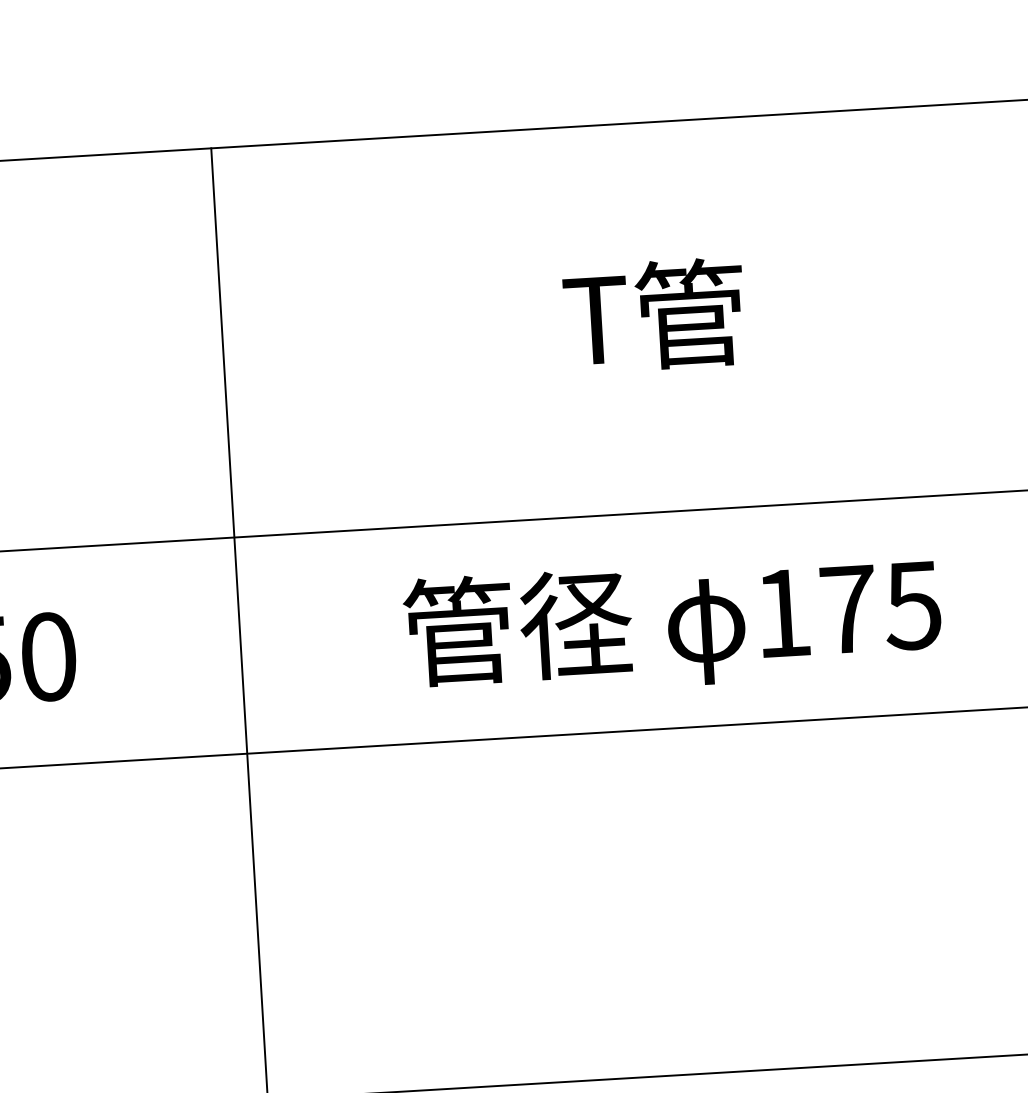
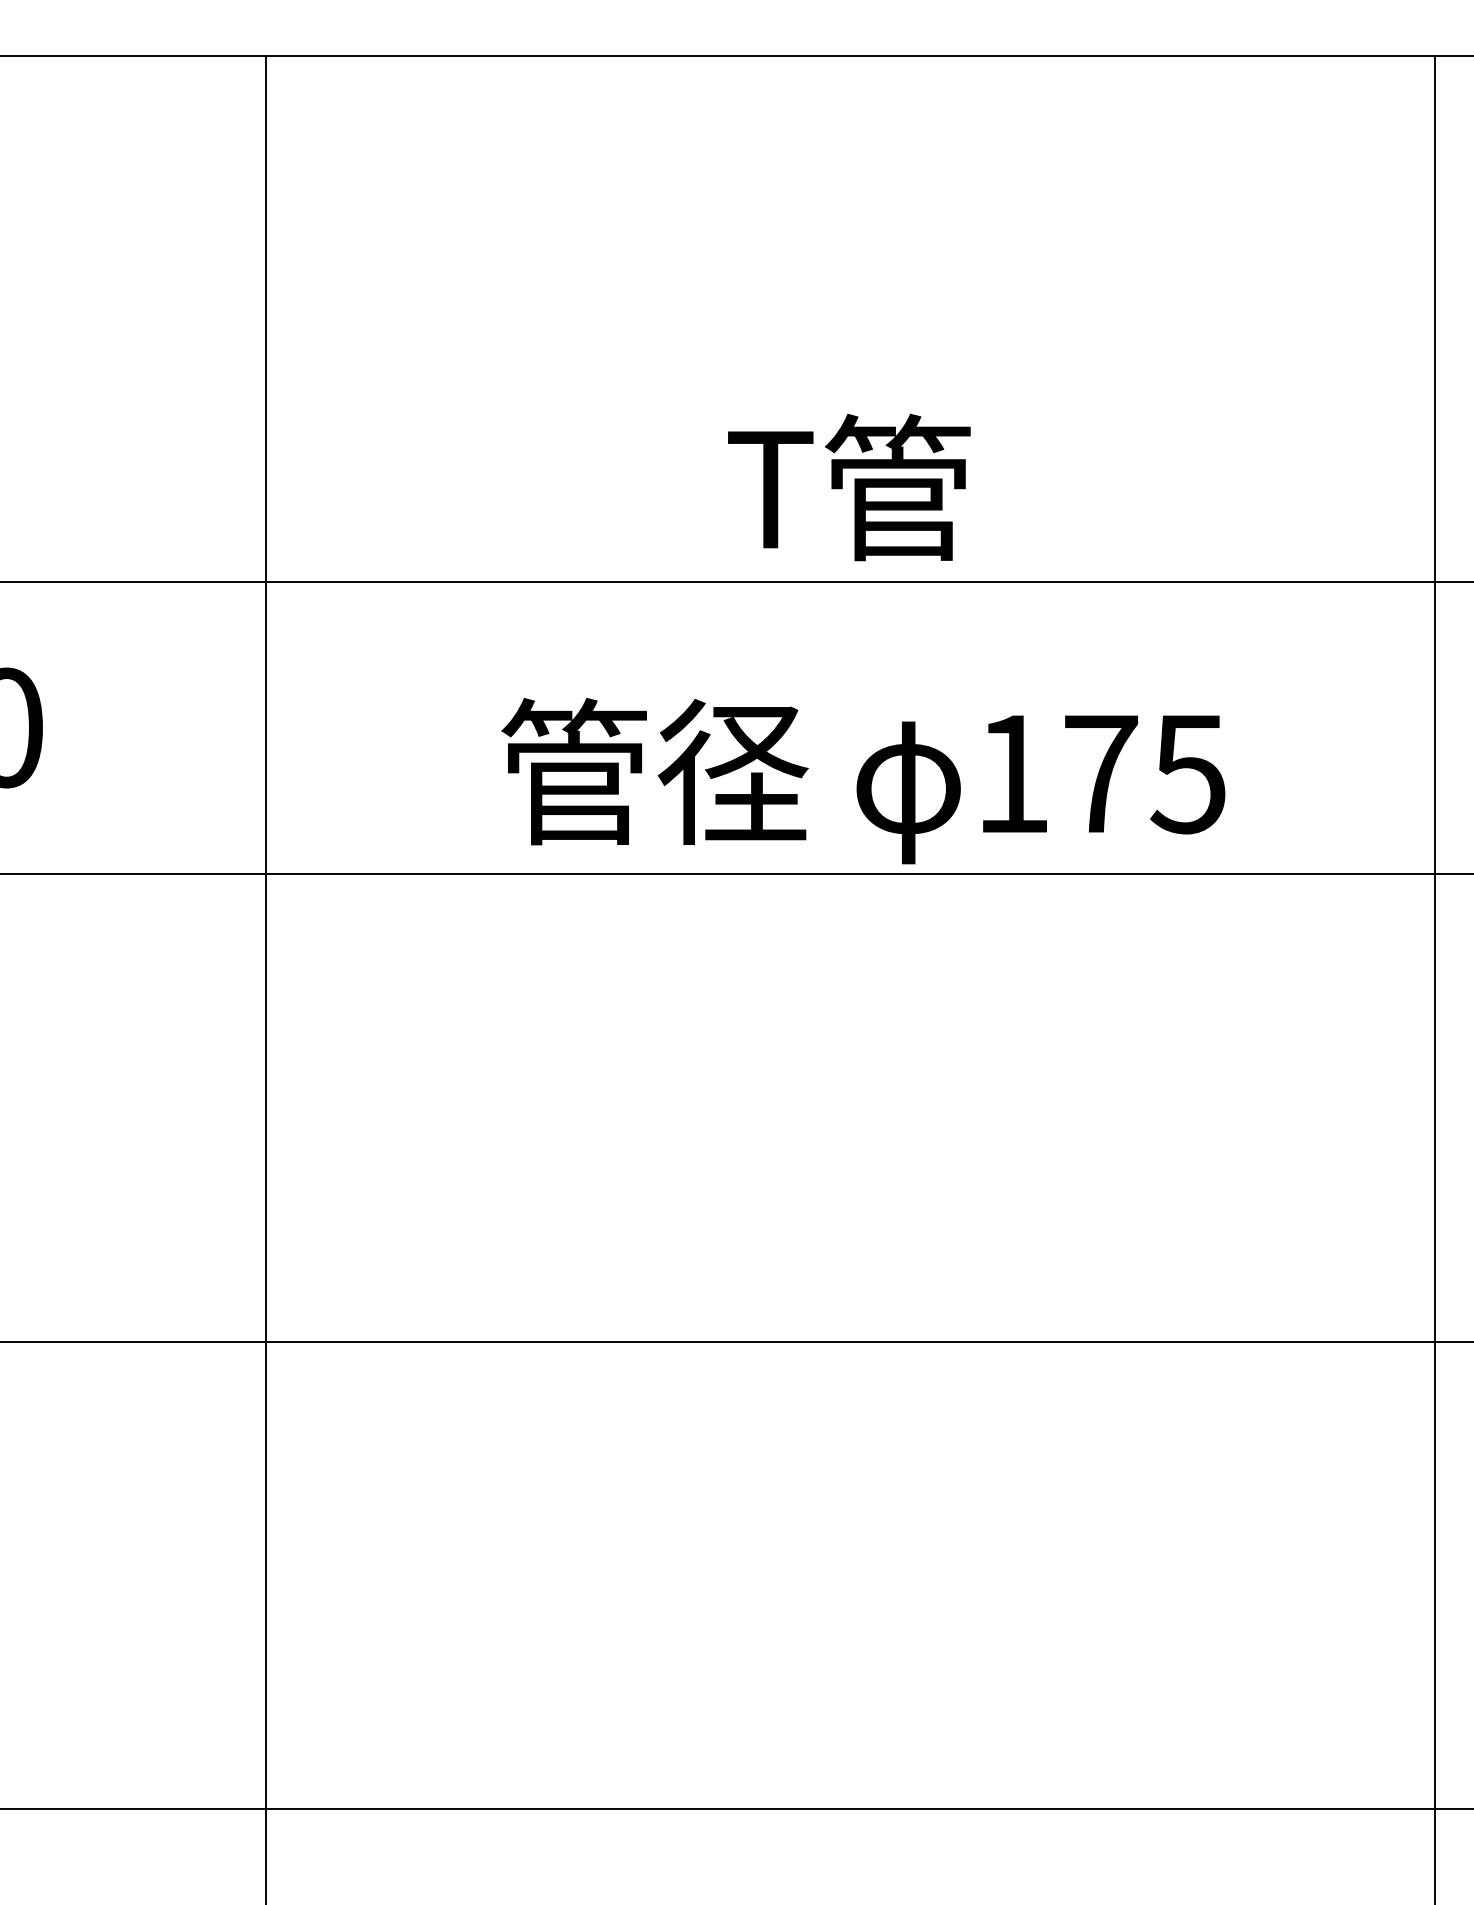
text: (654, 315) -> (849, 487), moved
text: (672, 625) -> (863, 781), moved

